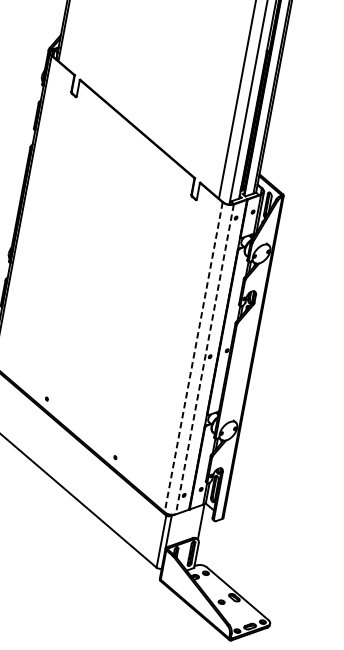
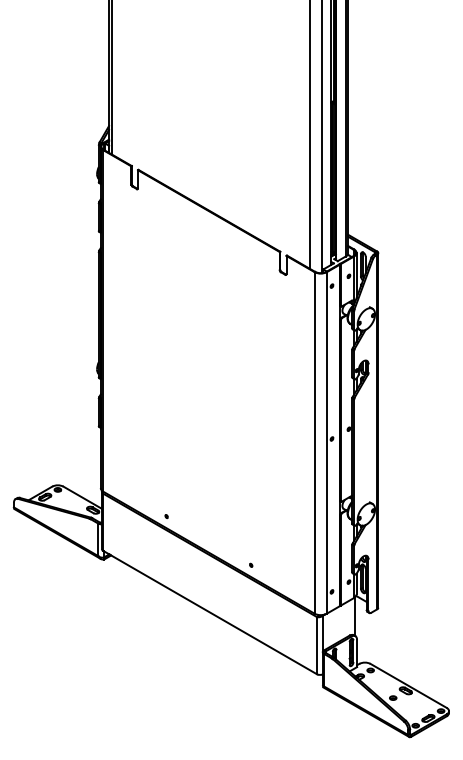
line: (193, 356) -> (314, 442), dashed -> solid
line: (204, 358) -> (326, 442), dashed -> solid

